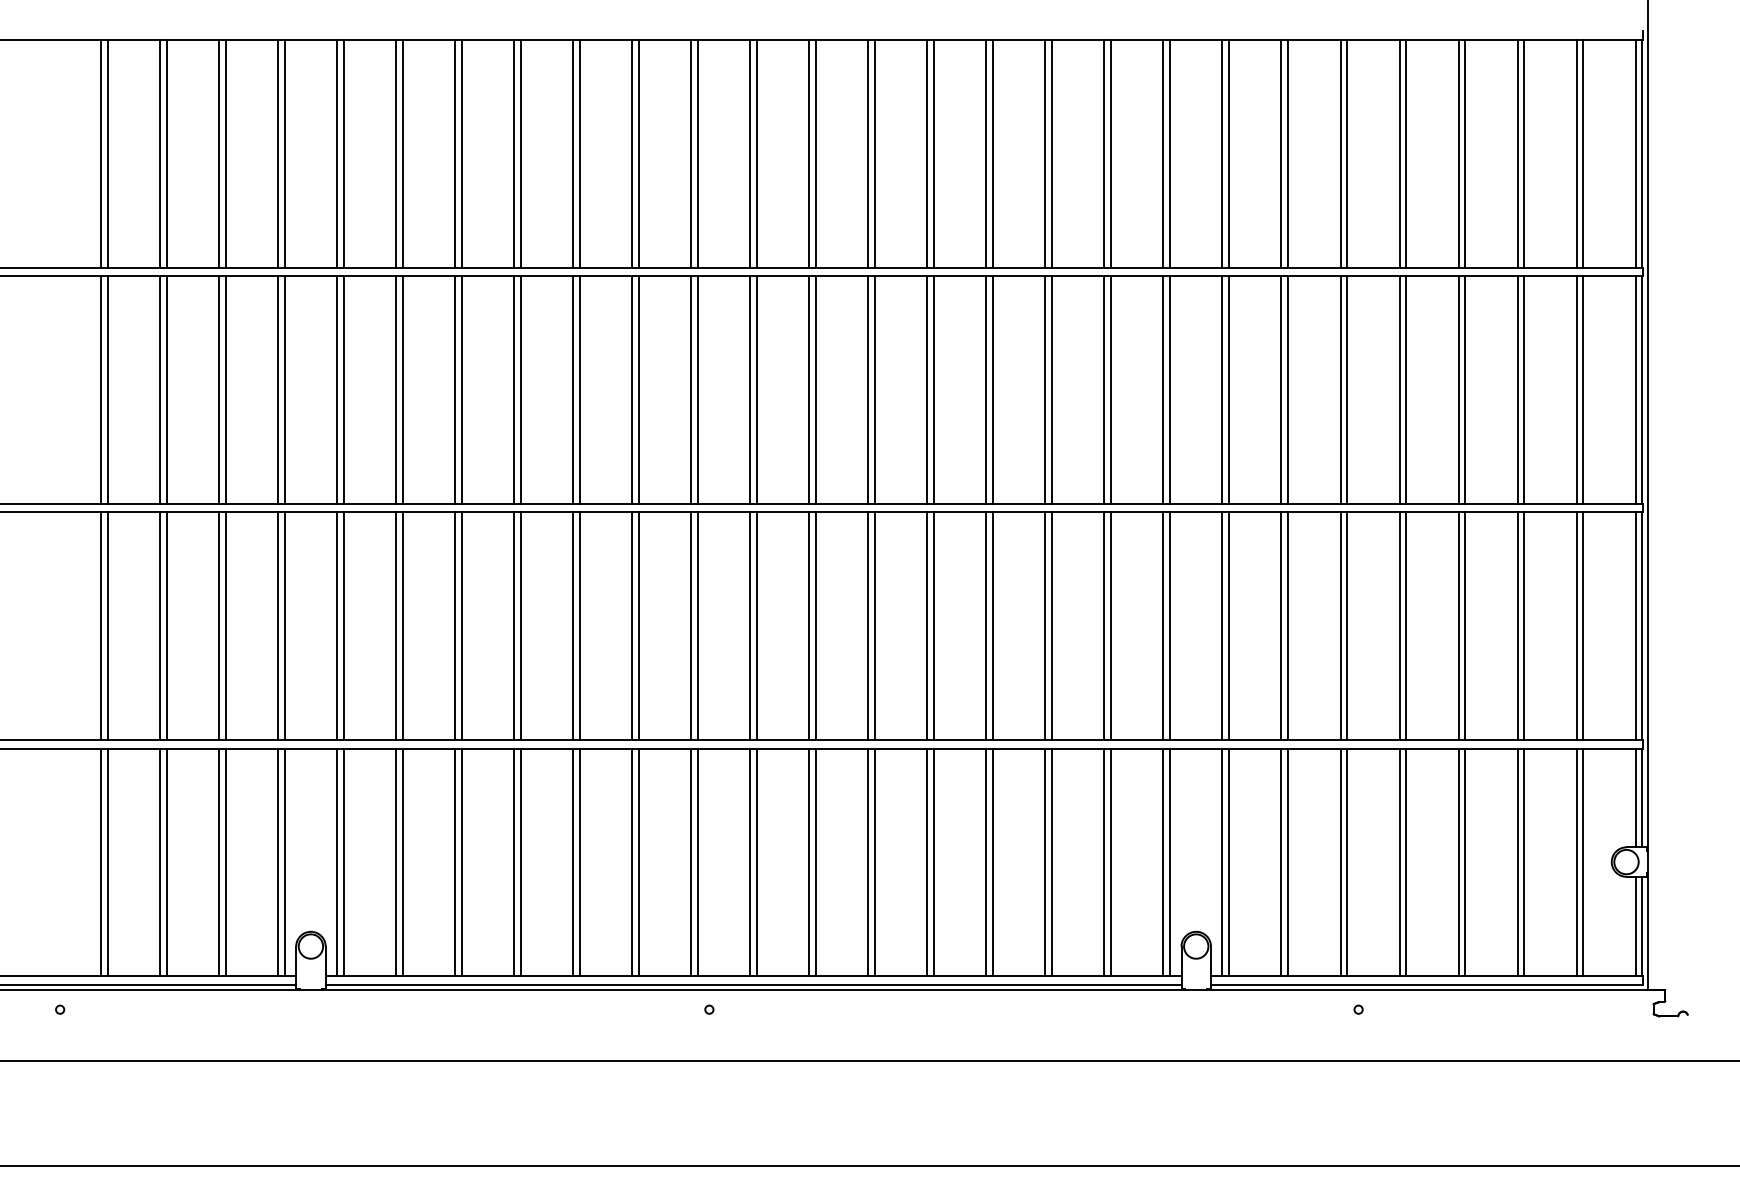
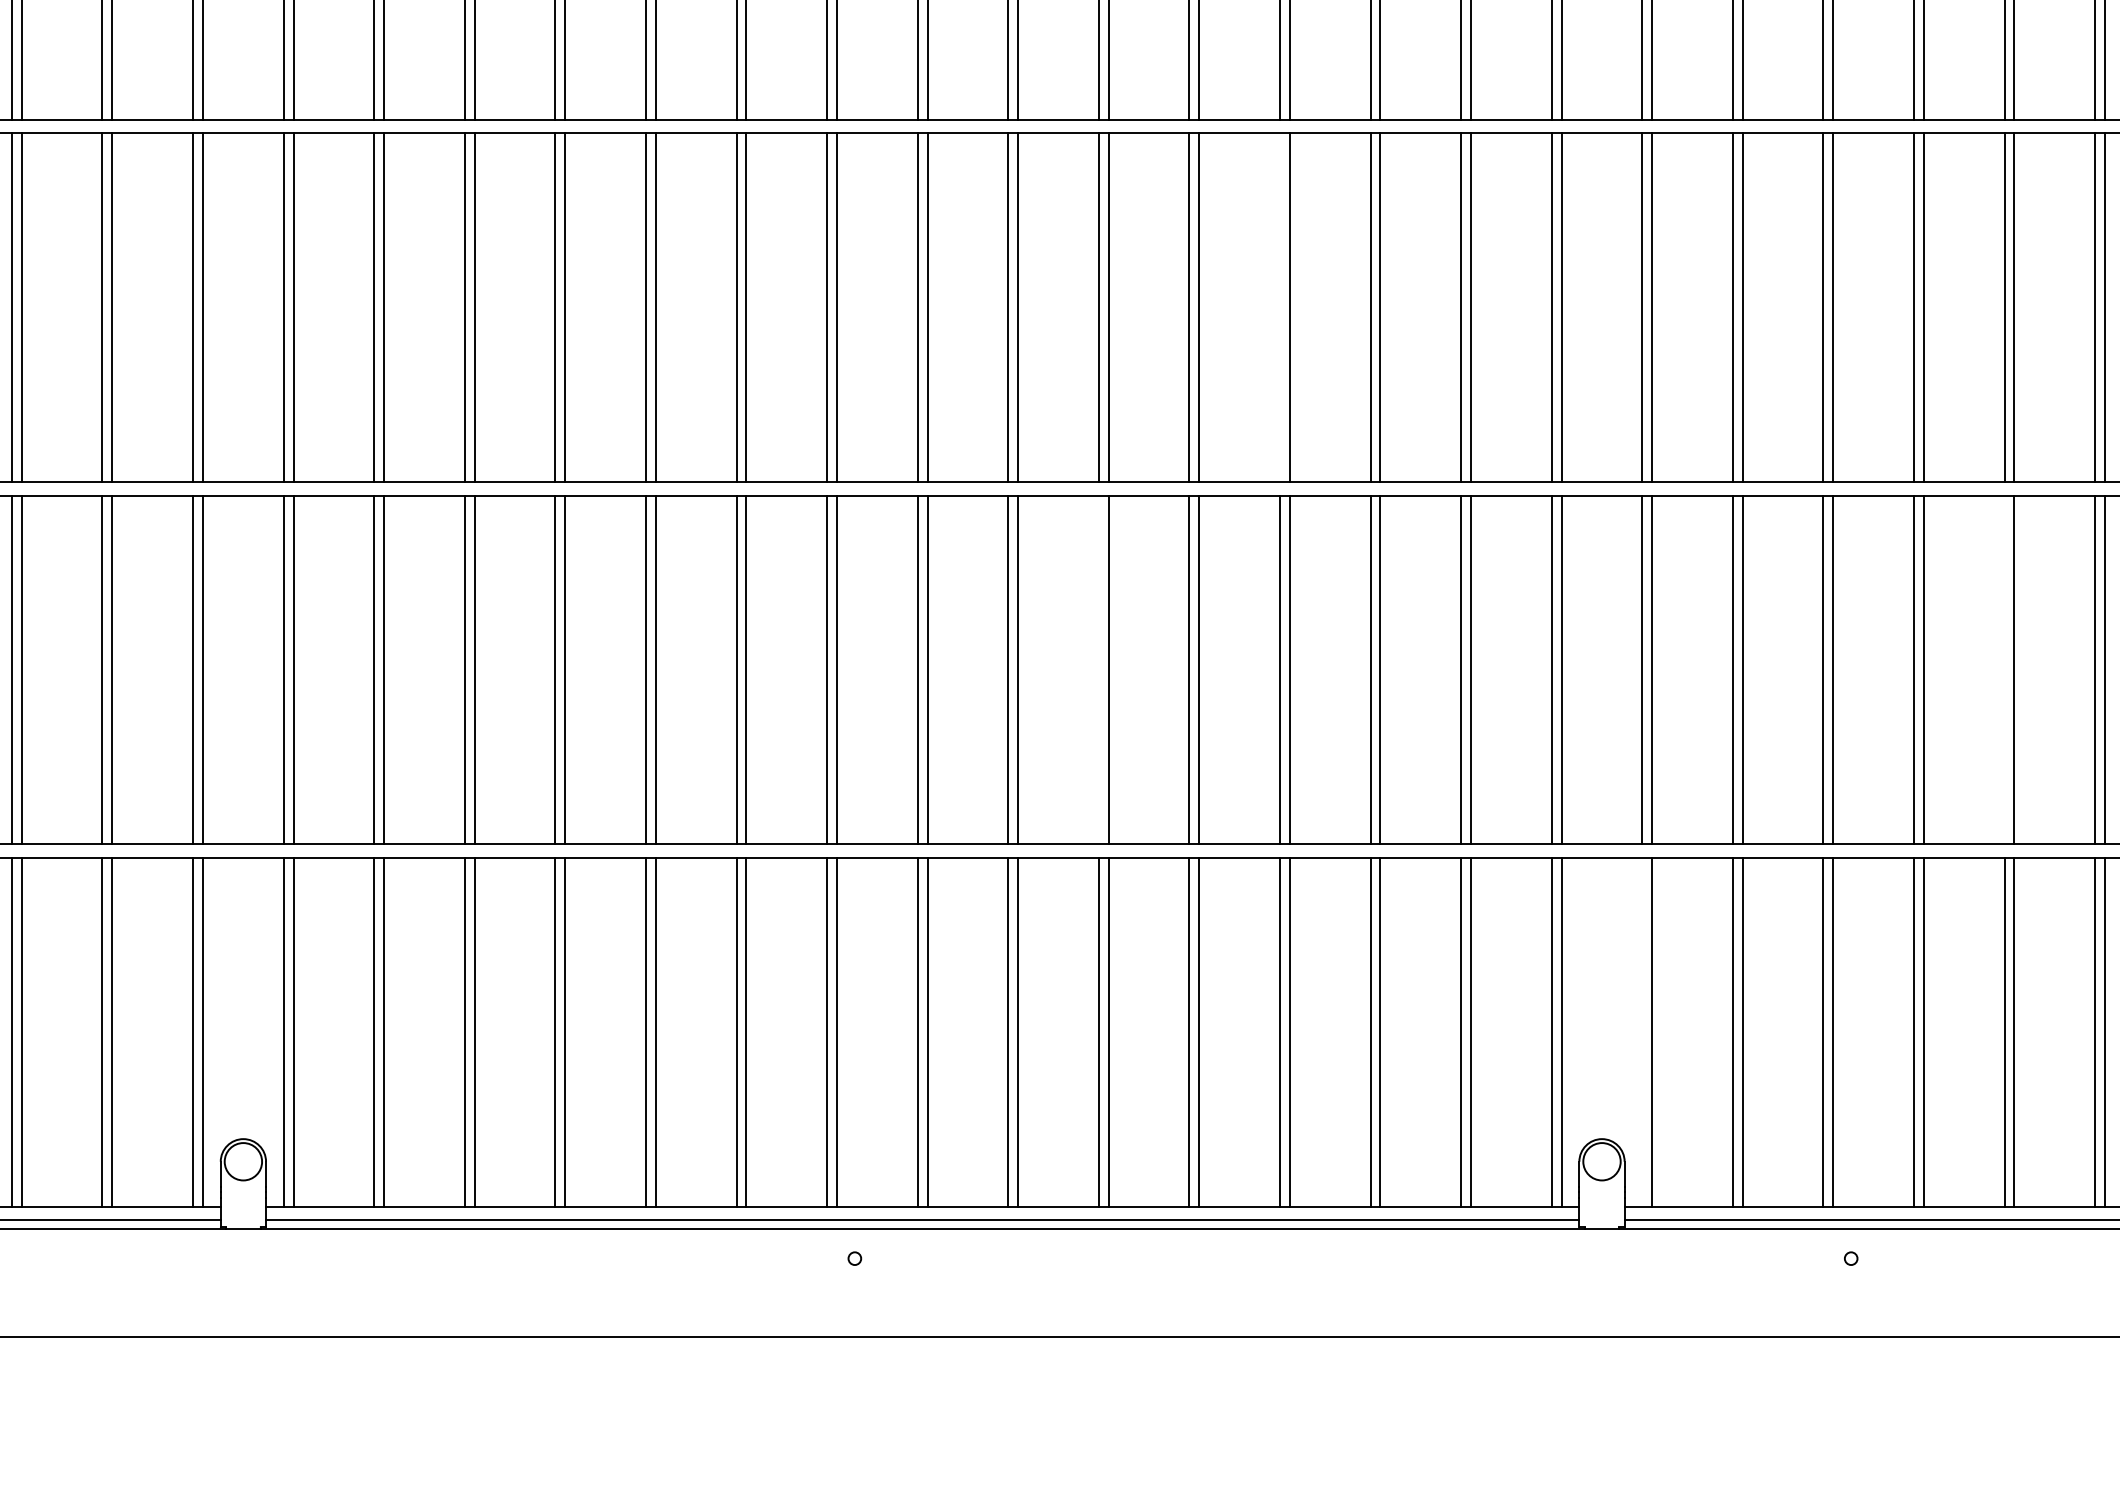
line: (986, 389) -> (1280, 306), removed
line: (868, 625) -> (1099, 669), removed
line: (1458, 625) -> (2004, 669), removed
line: (1222, 861) -> (1642, 1031), removed

